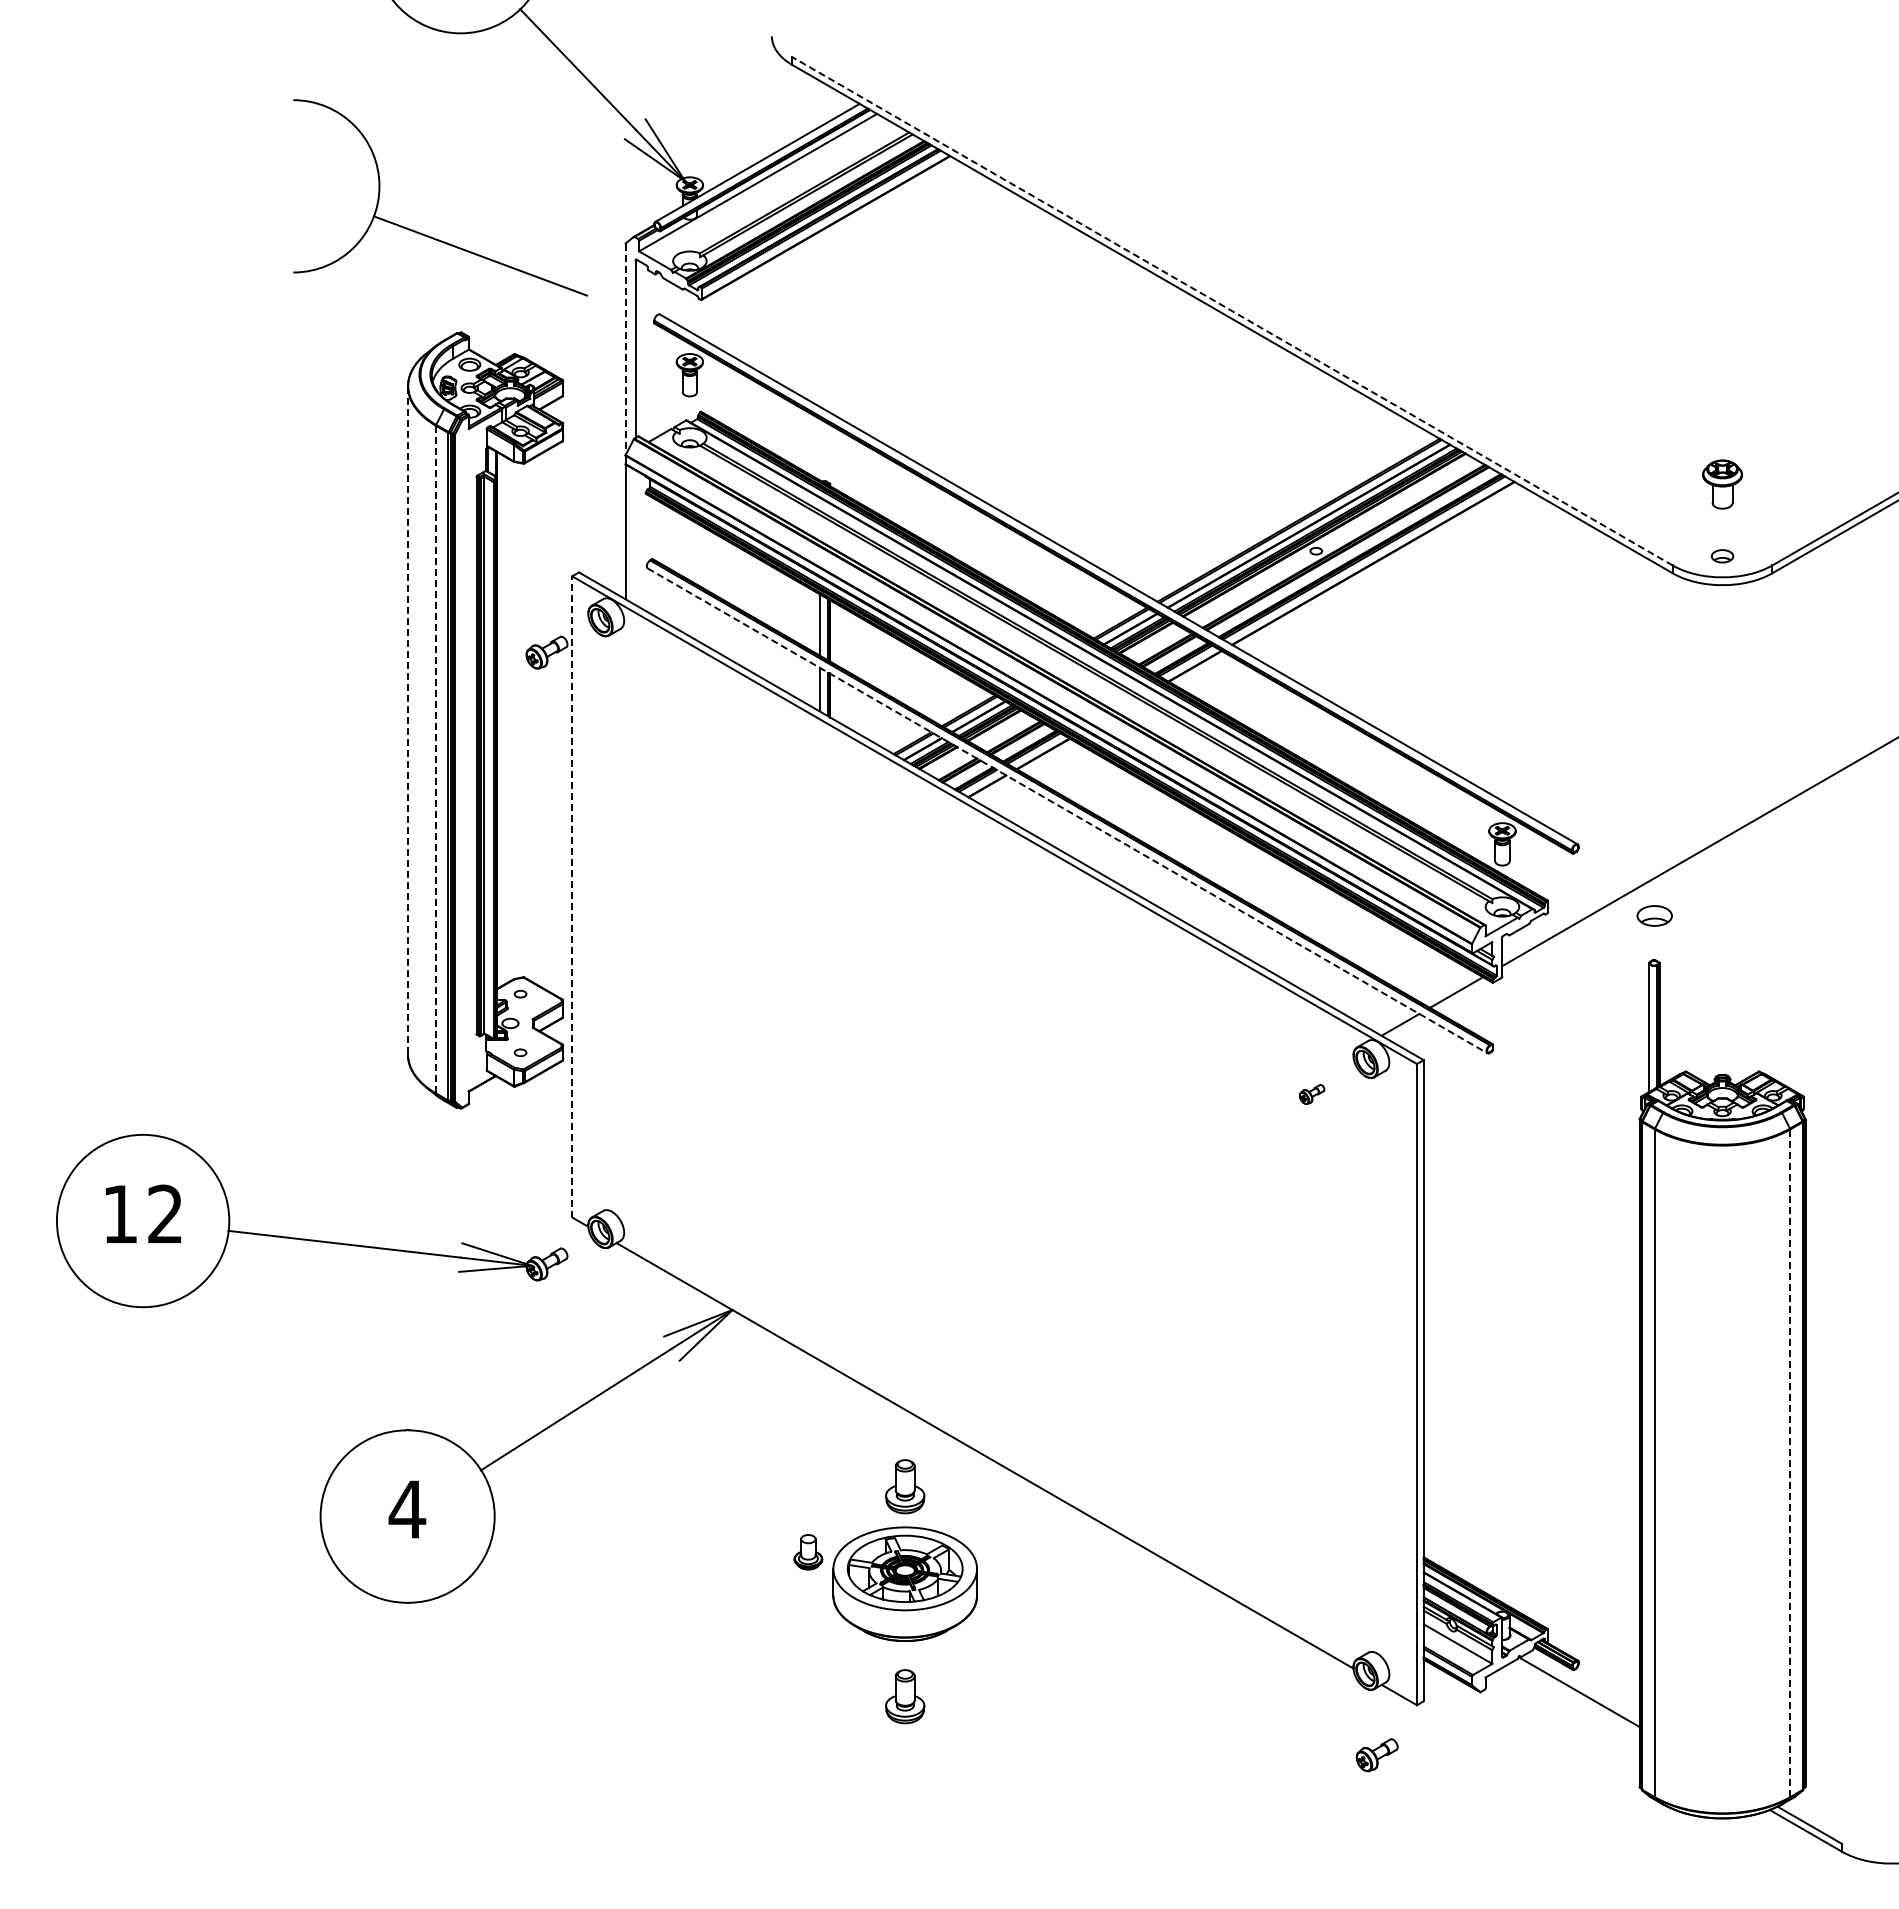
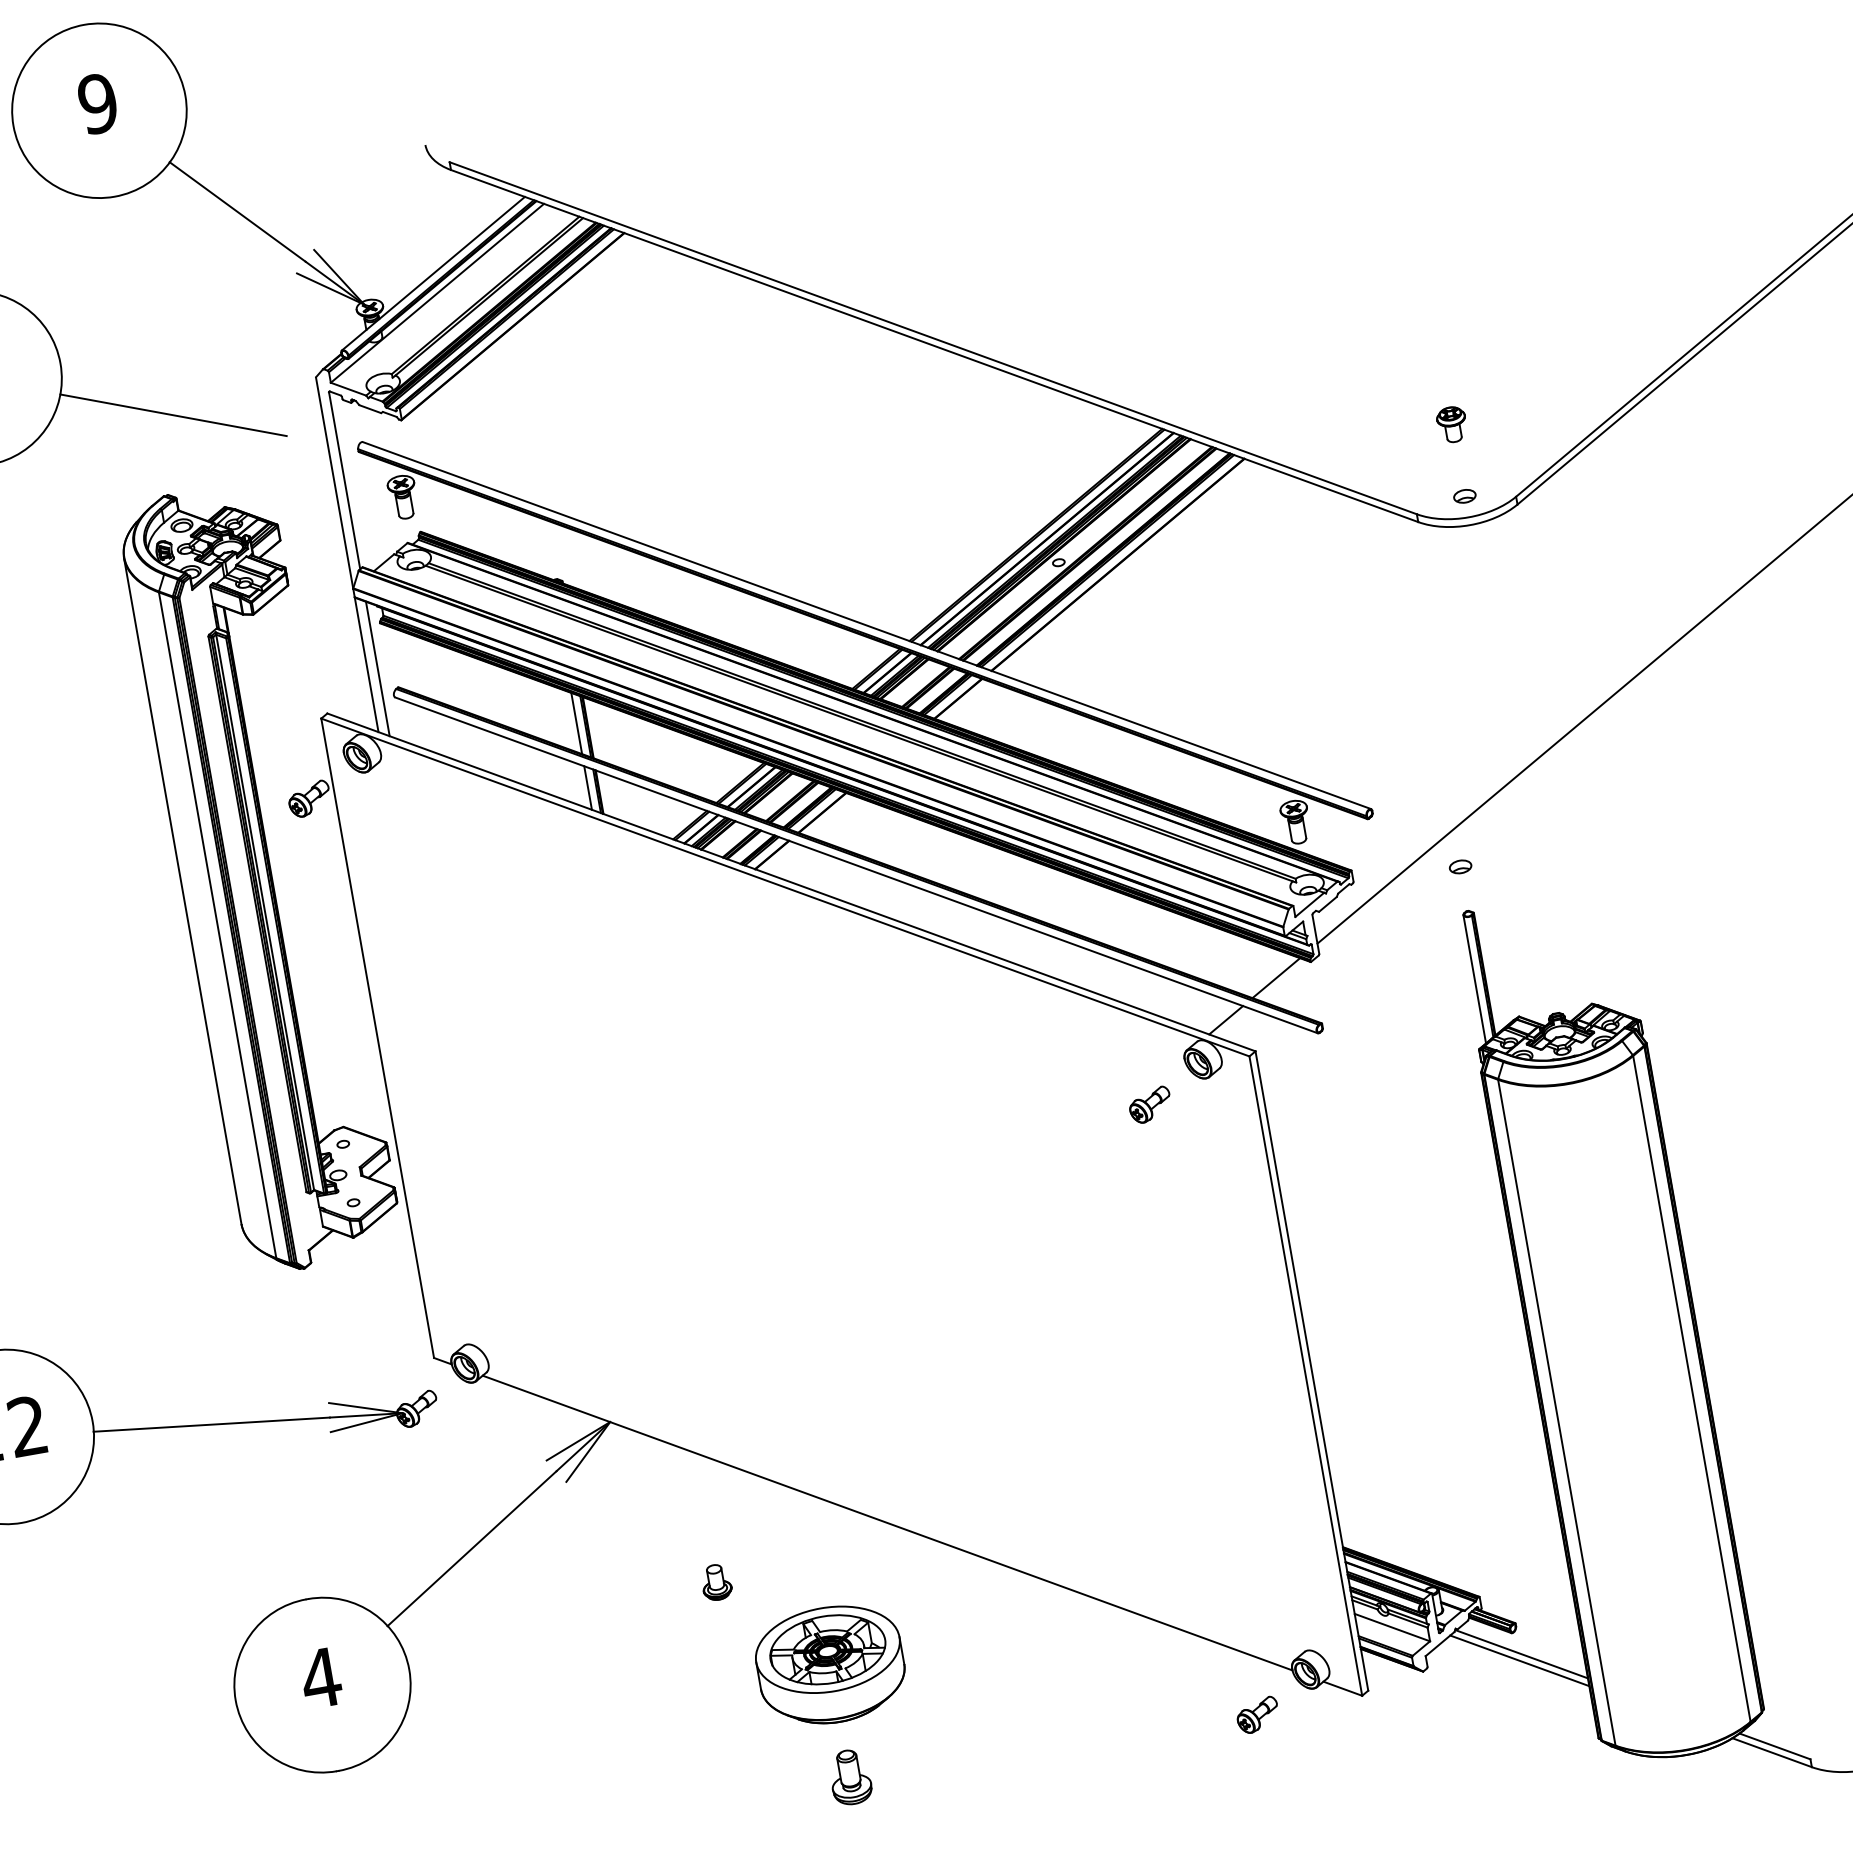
line: (1232, 311) -> (933, 338), dashed -> solid
line: (625, 349) -> (334, 483), dashed -> solid
part: (1722, 484) -> (1452, 424), size x0.71
line: (635, 537) -> (377, 668), added
line: (407, 720) -> (182, 891), dashed -> solid
line: (435, 759) -> (217, 925), dashed -> solid
line: (1067, 810) -> (856, 865), dashed -> solid
line: (572, 896) -> (377, 1037), dashed -> solid
part: (1654, 915) -> (1460, 866), size x0.62
part: (1311, 1094) -> (1149, 1105), size x1.67
line: (1790, 1463) -> (1692, 1389), dashed -> solid
part: (905, 1486) -> (813, 1567), removed
part: (808, 1552) -> (716, 1582), moved
line: (1575, 1697) -> (1518, 1660), added
part: (1376, 1755) -> (1257, 1715), moved

